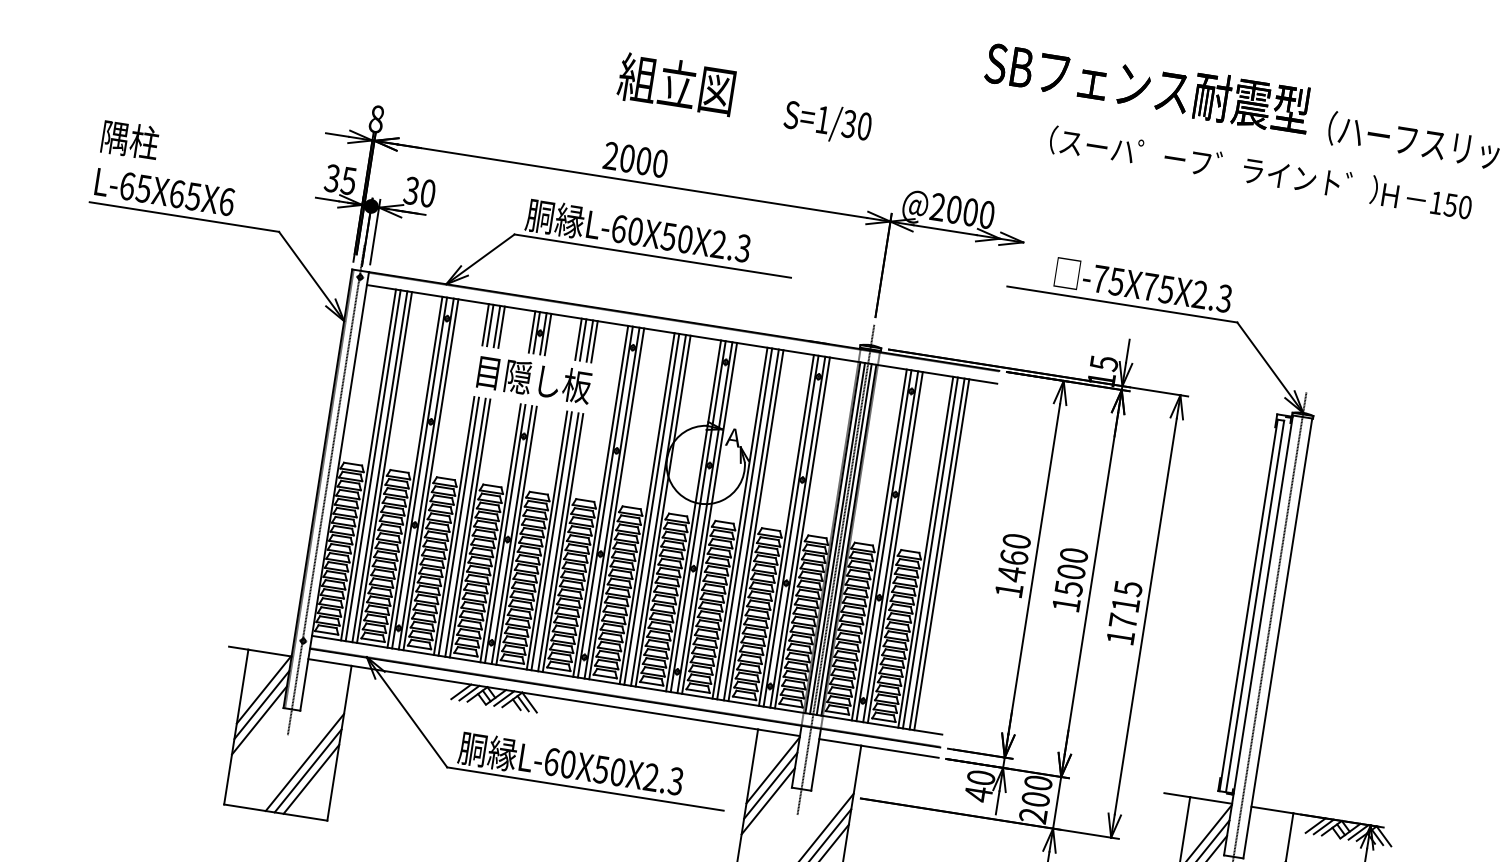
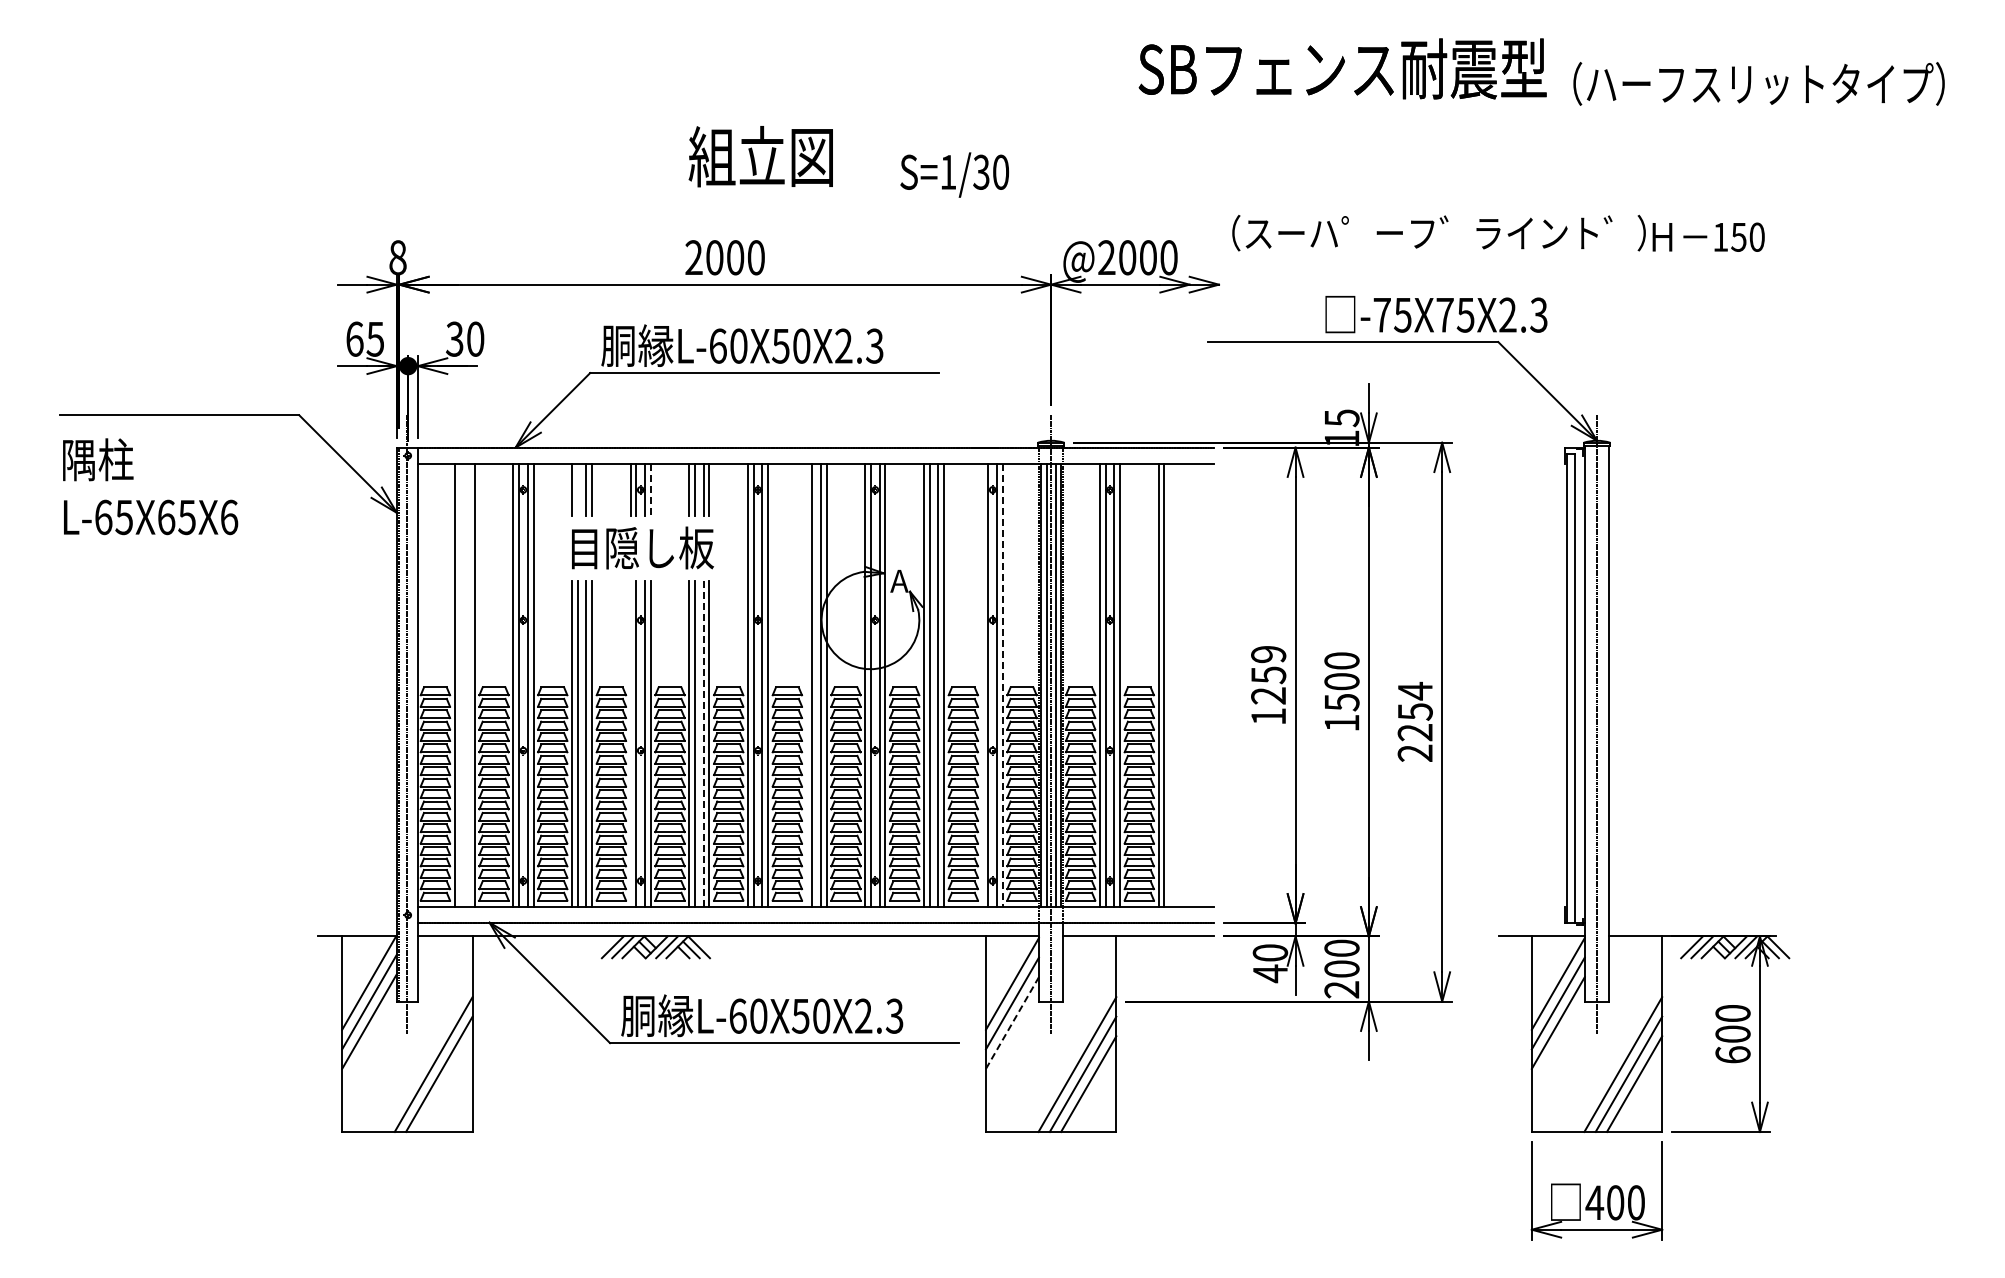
text: (168, 167) -> (150, 486), moved
text: (1261, 171) -> (1498, 232), moved
text: (332, 177) -> (354, 338), 35 -> 65
text: (1143, 285) -> (1436, 314), moved
line: (490, 325) -> (577, 489), removed
line: (547, 334) -> (650, 490), solid -> dashed
line: (373, 465) -> (460, 685), removed
line: (379, 466) -> (468, 685), removed
line: (647, 508) -> (806, 685), removed
line: (786, 530) -> (982, 685), removed
line: (802, 532) -> (1002, 685), solid -> dashed
line: (500, 533) -> (630, 744), removed
line: (558, 542) -> (703, 744), solid -> dashed
line: (936, 553) -> (1172, 685), removed
line: (941, 554) -> (1178, 685), removed
text: (1014, 557) -> (1268, 675), 1460 -> 1259
text: (1123, 612) -> (1414, 721), 1715 -> 2254
line: (311, 778) -> (444, 1083), removed
line: (768, 801) -> (1012, 1023), solid -> dashed

